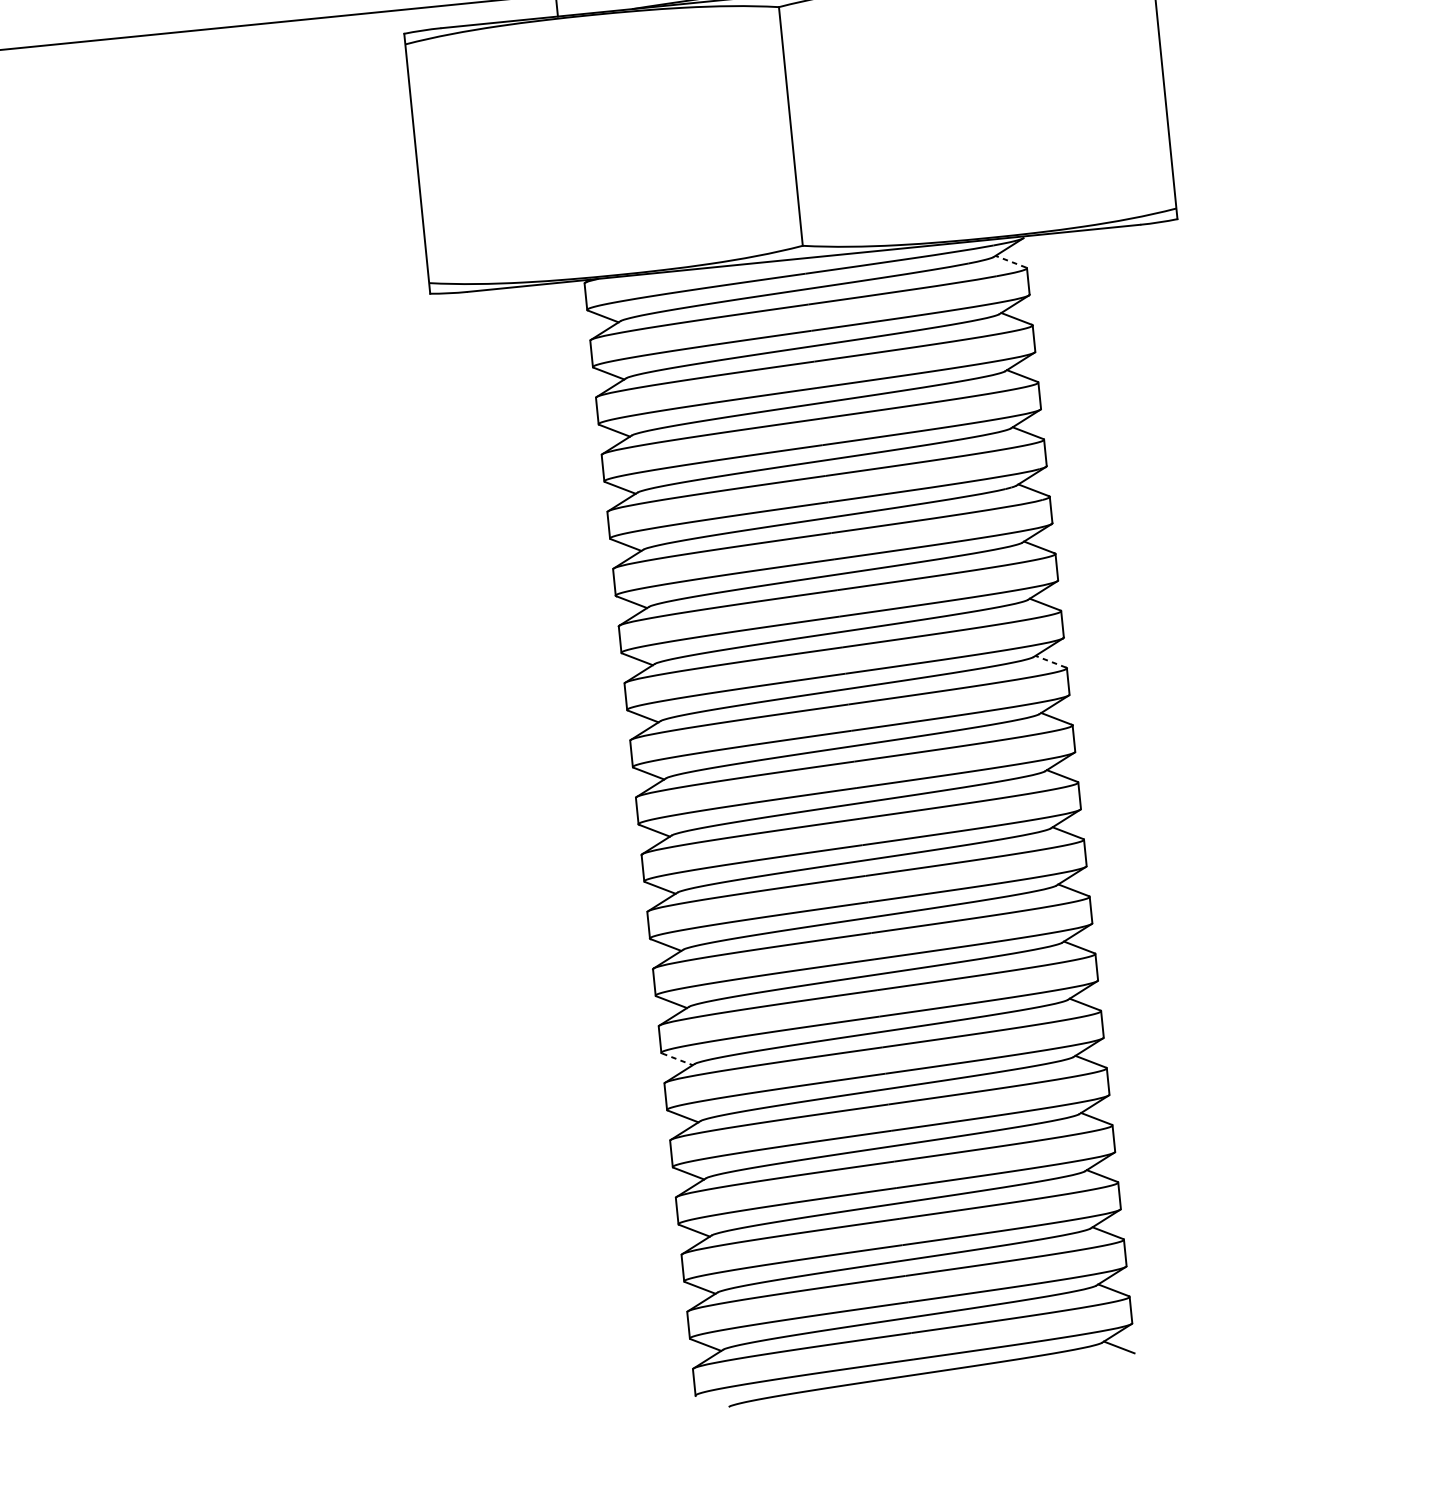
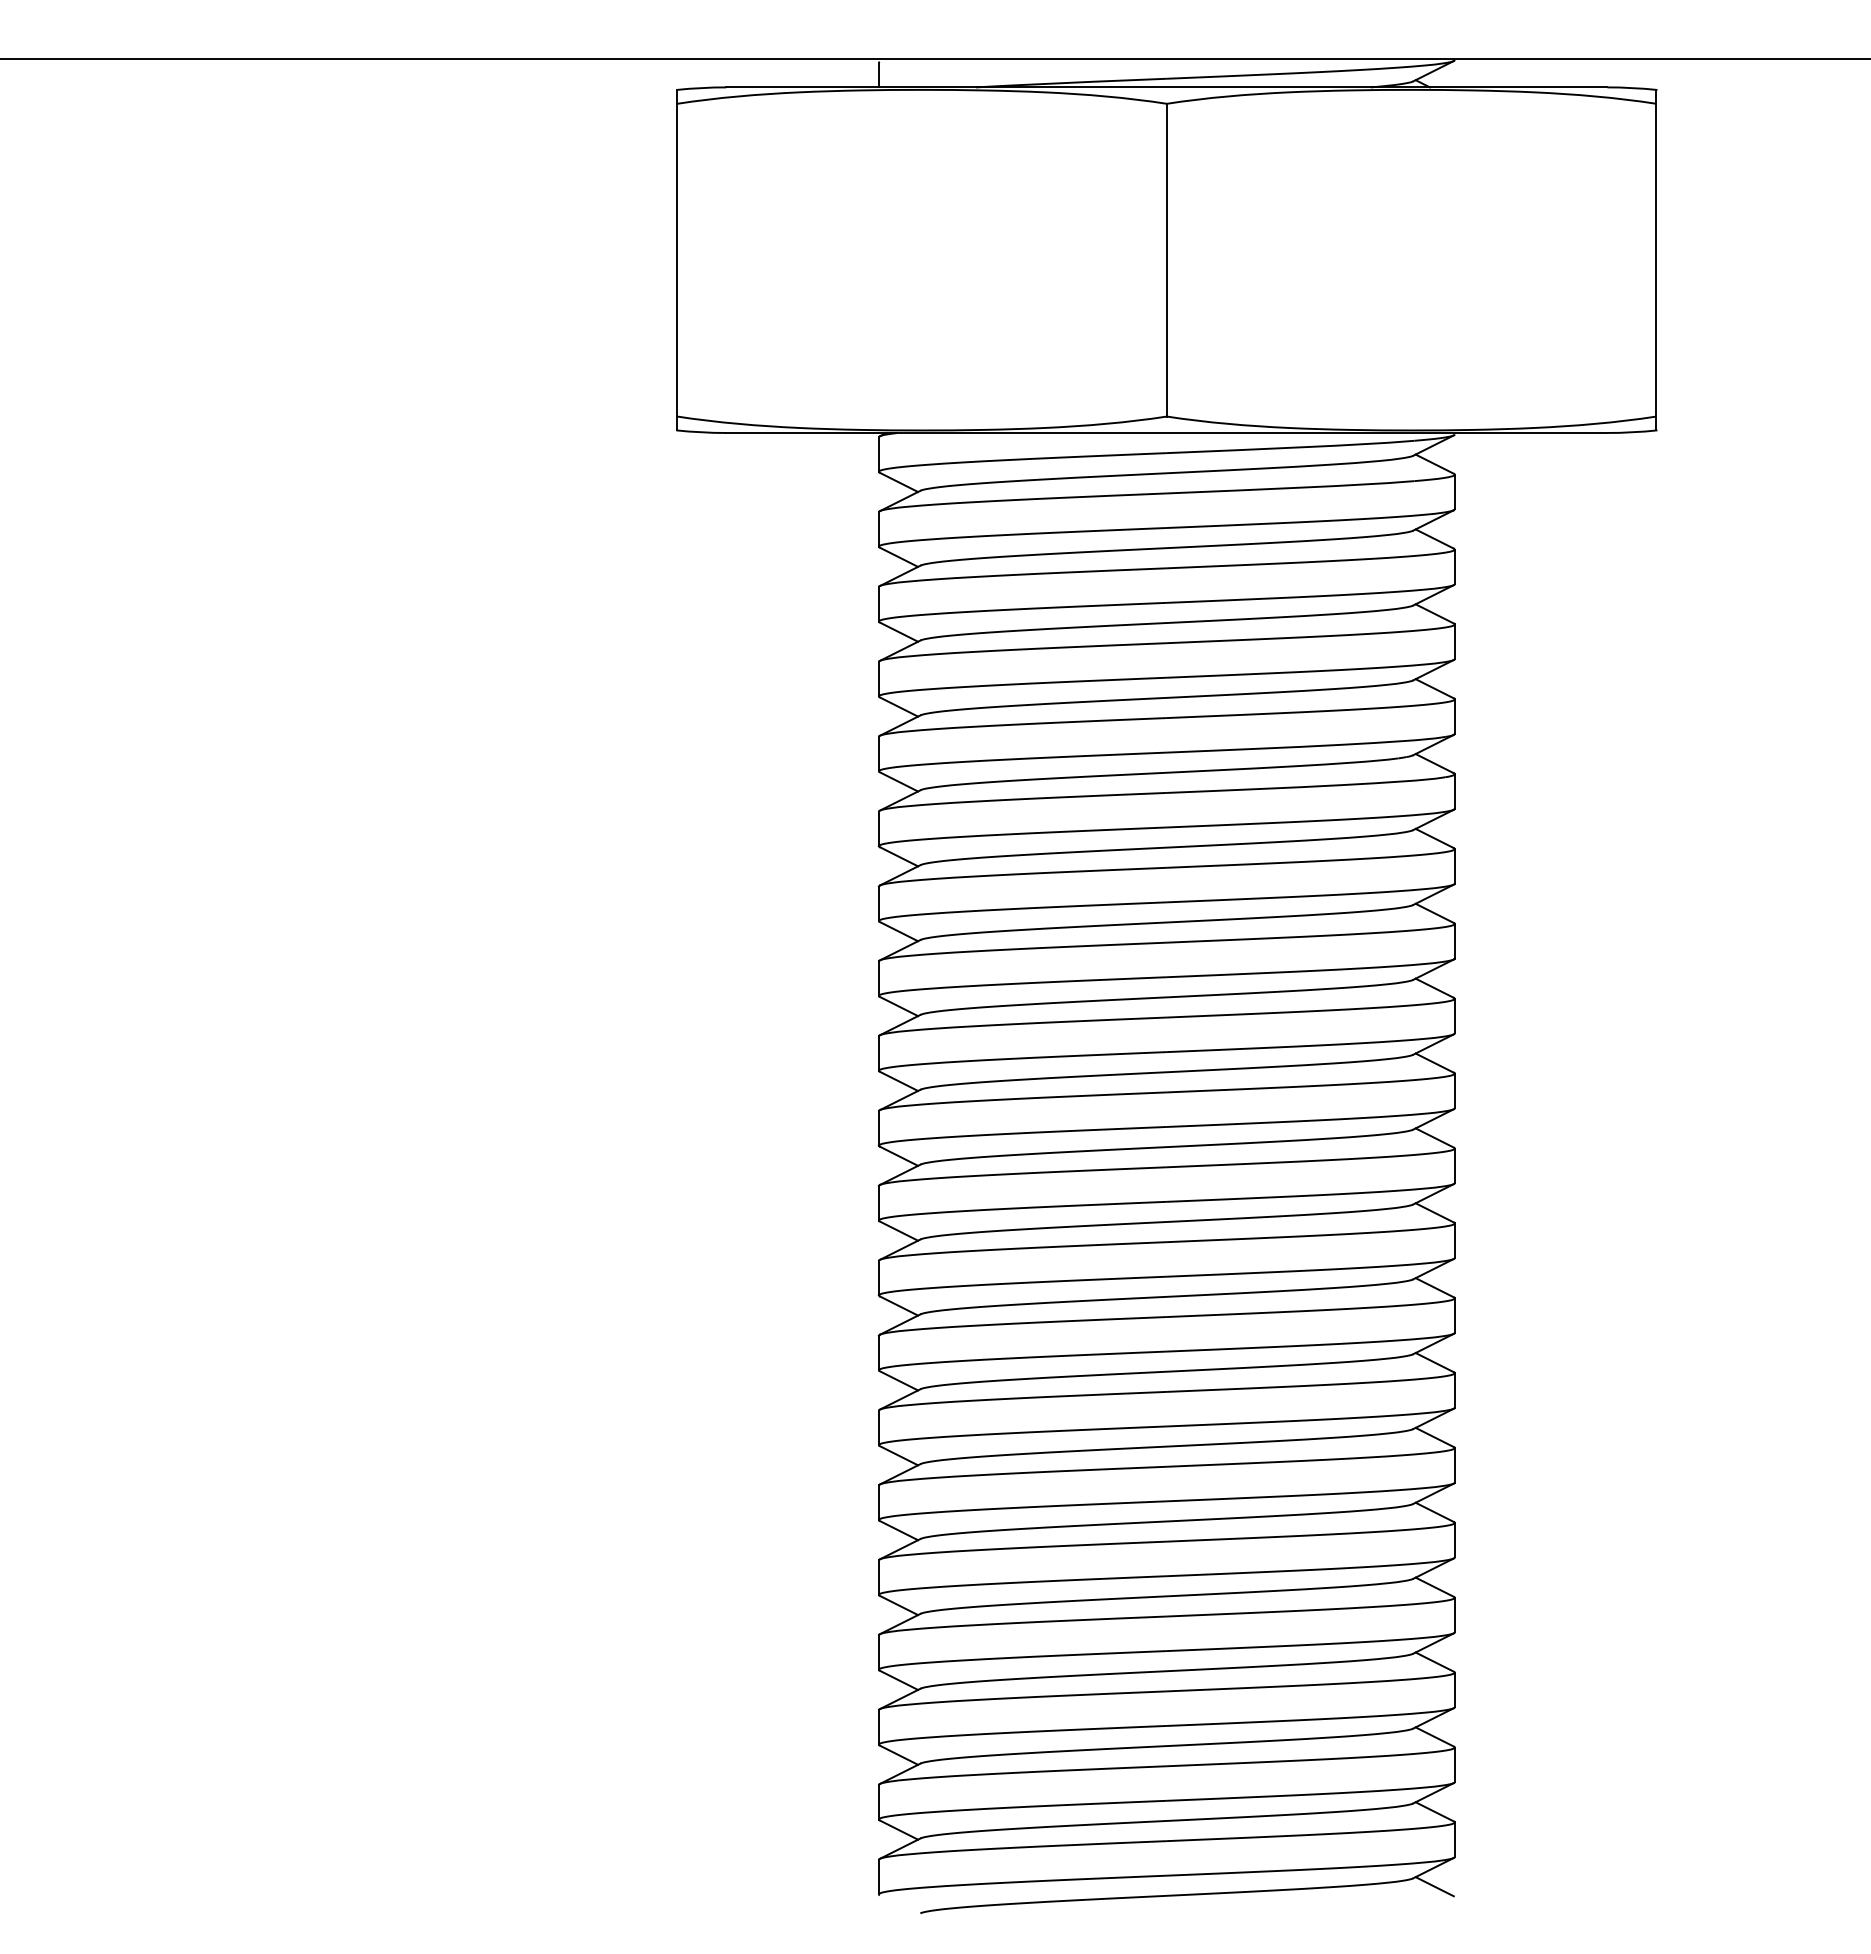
line: (1010, 261) -> (1434, 463), dashed -> solid
line: (1050, 661) -> (1434, 988), dashed -> solid
line: (677, 1059) -> (899, 1455), dashed -> solid

